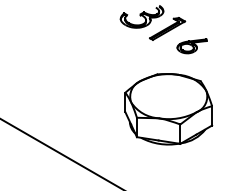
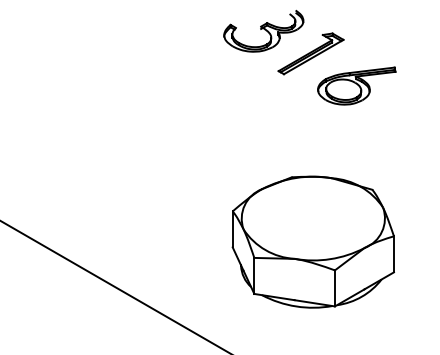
part: (191, 46) -> (355, 86), size x1.43
part: (168, 109) -> (312, 242), moved

